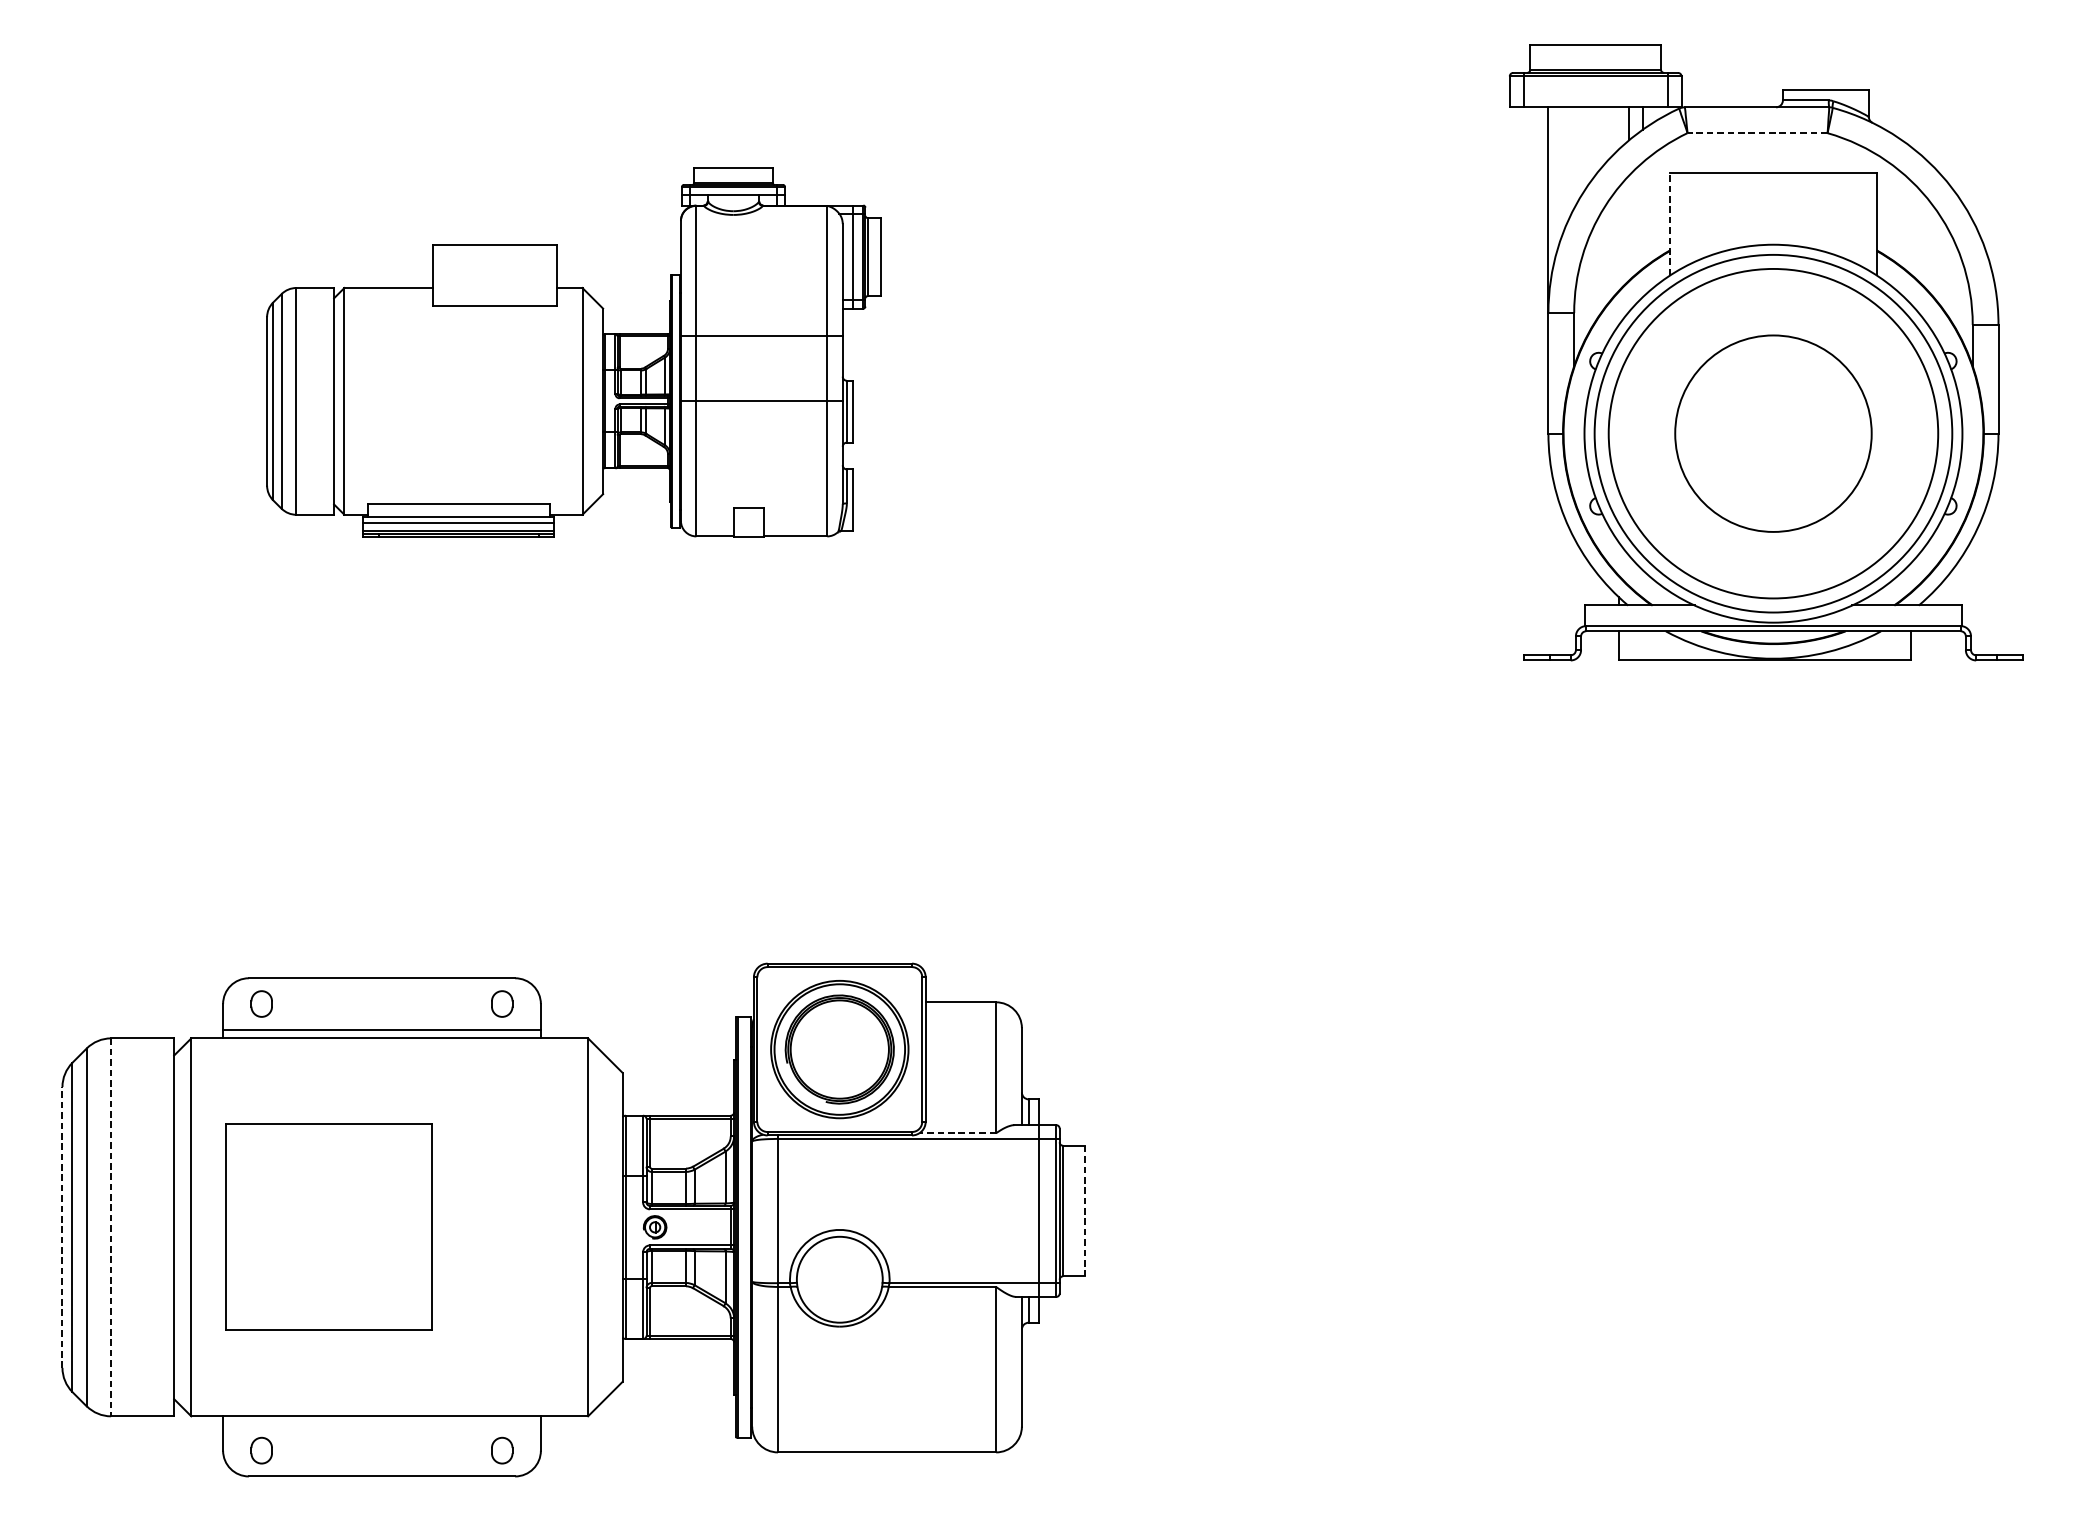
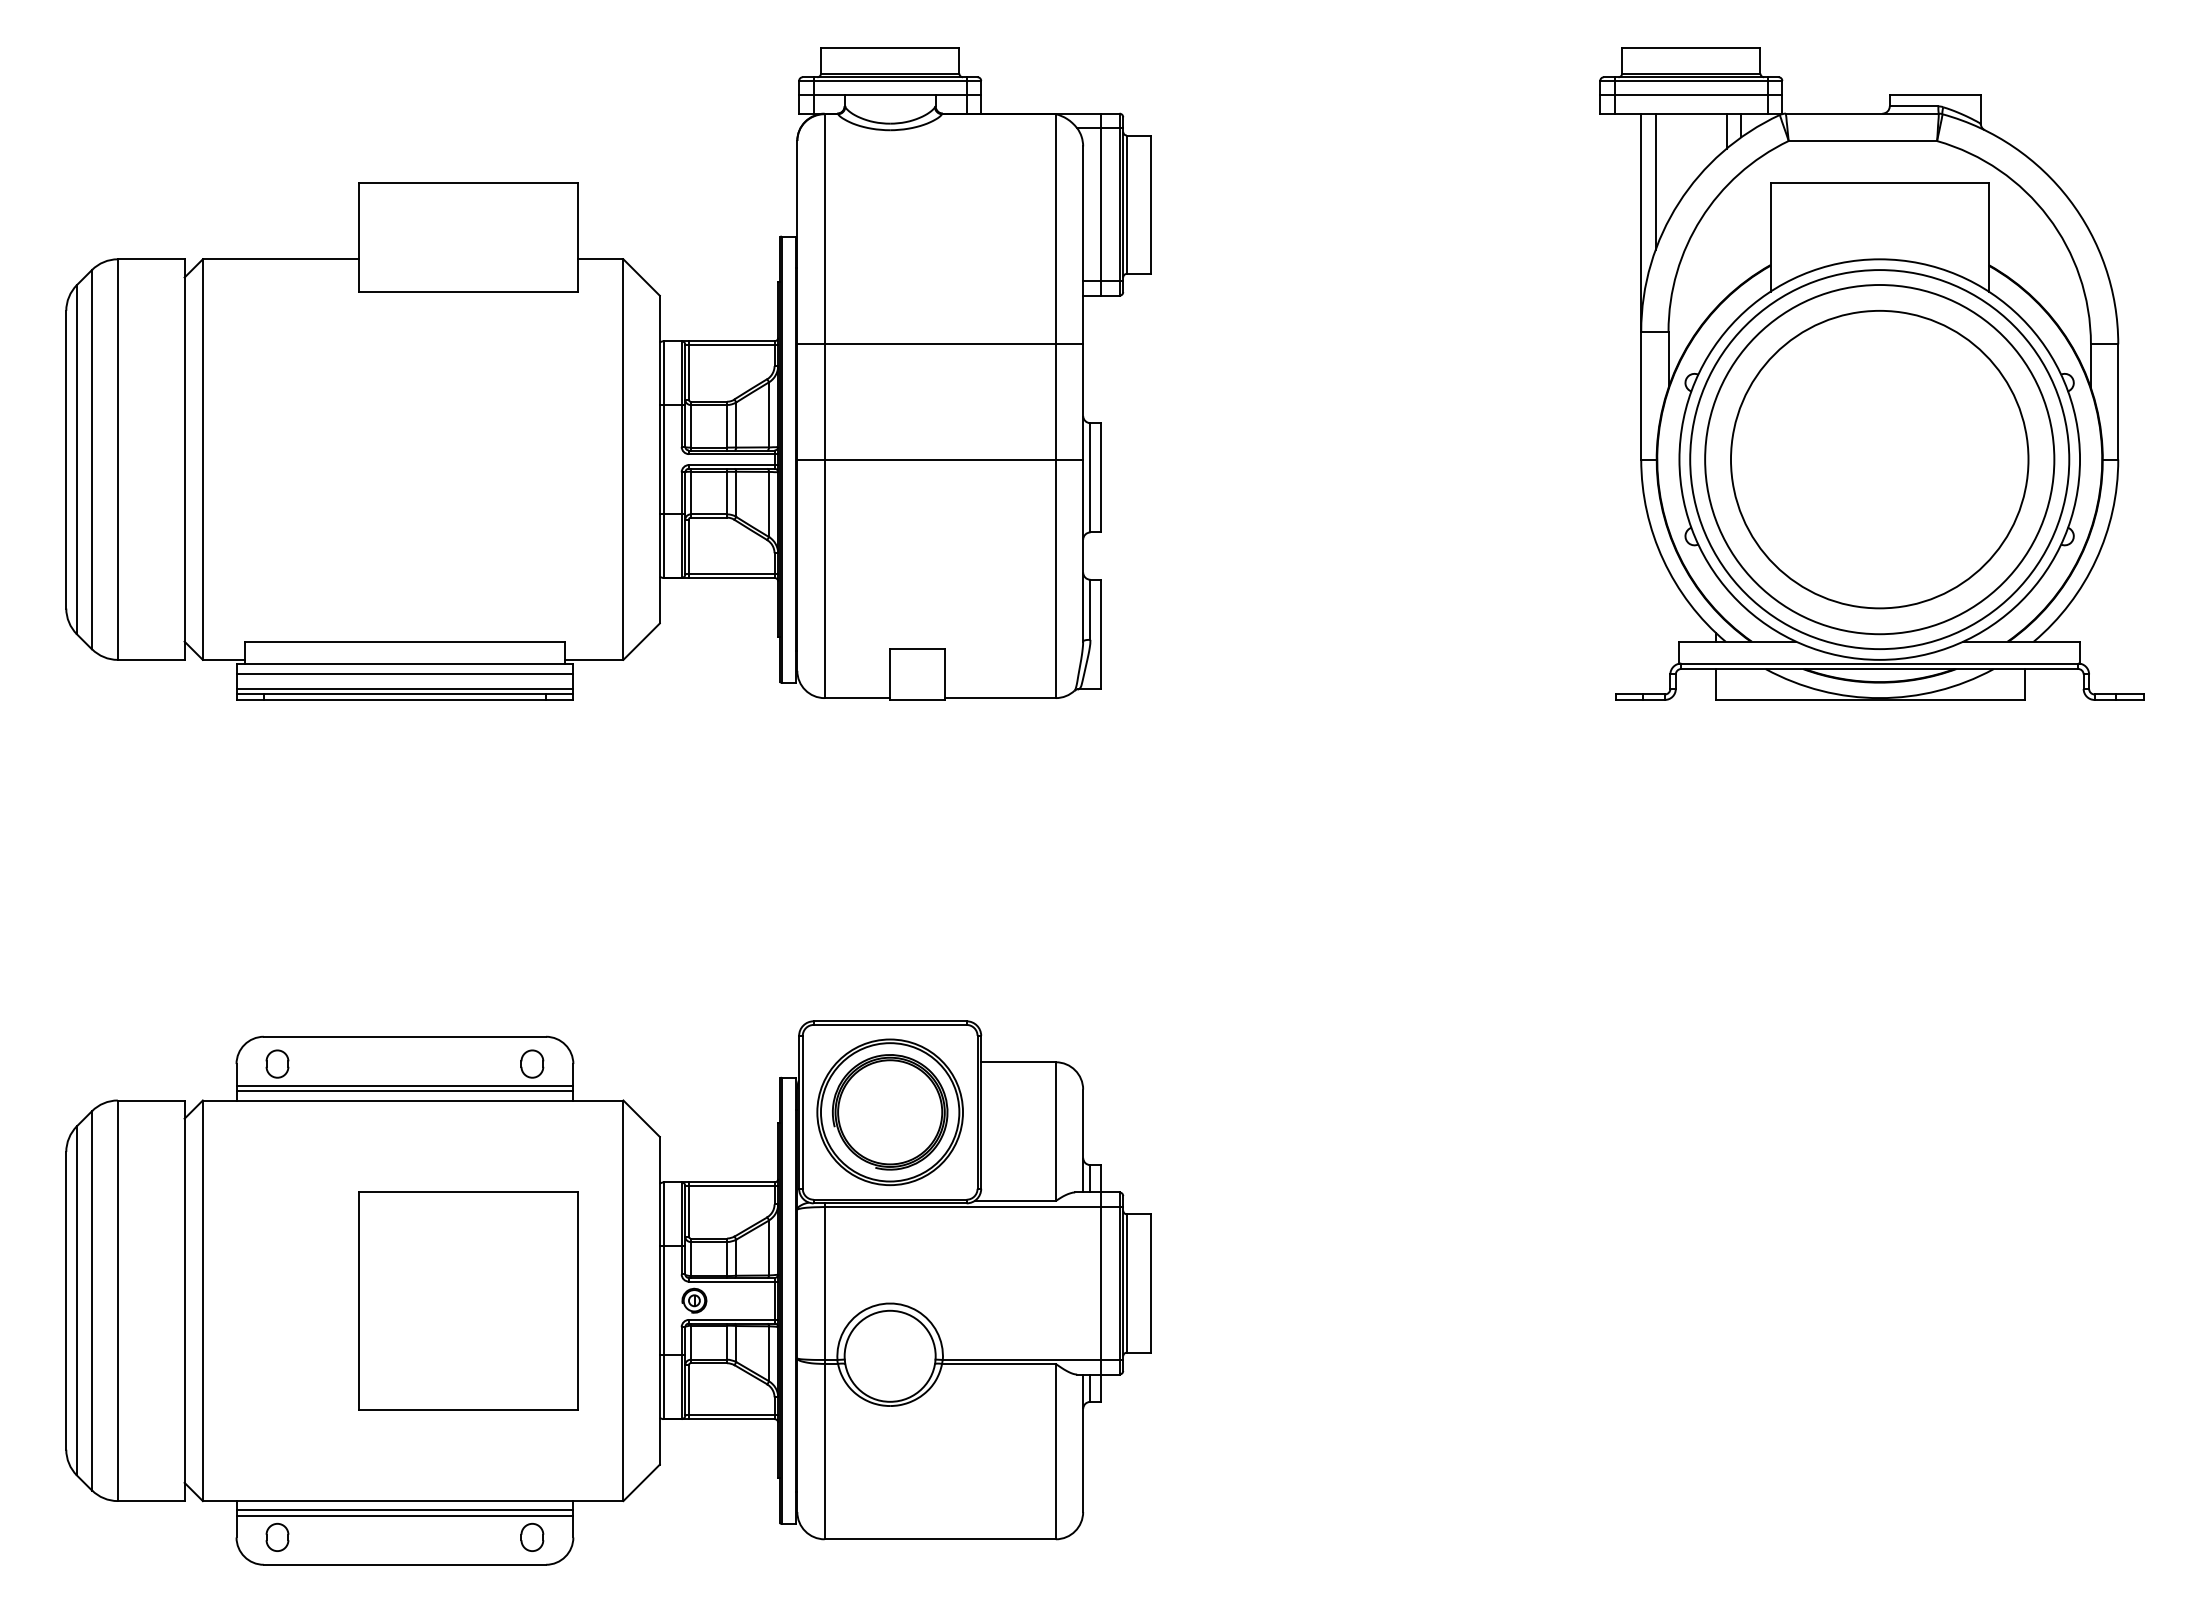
line: (1595, 90) -> (1691, 95), added
line: (1757, 132) -> (1862, 140), dashed -> solid
line: (1561, 171) -> (1655, 181), added
line: (1670, 223) -> (1770, 236), dashed -> solid
part: (574, 352) -> (608, 373), size x1.67
circle: (1773, 433) -> (1879, 459), size x1.43
line: (381, 1024) -> (404, 1085), added
line: (958, 1133) -> (1015, 1201), dashed -> solid
line: (1085, 1211) -> (1150, 1283), dashed -> solid
line: (62, 1227) -> (66, 1300), dashed -> solid
part: (328, 1227) -> (468, 1300), moved
line: (110, 1228) -> (117, 1301), dashed -> solid
line: (381, 1425) -> (404, 1510), added
line: (381, 1429) -> (404, 1515), added

